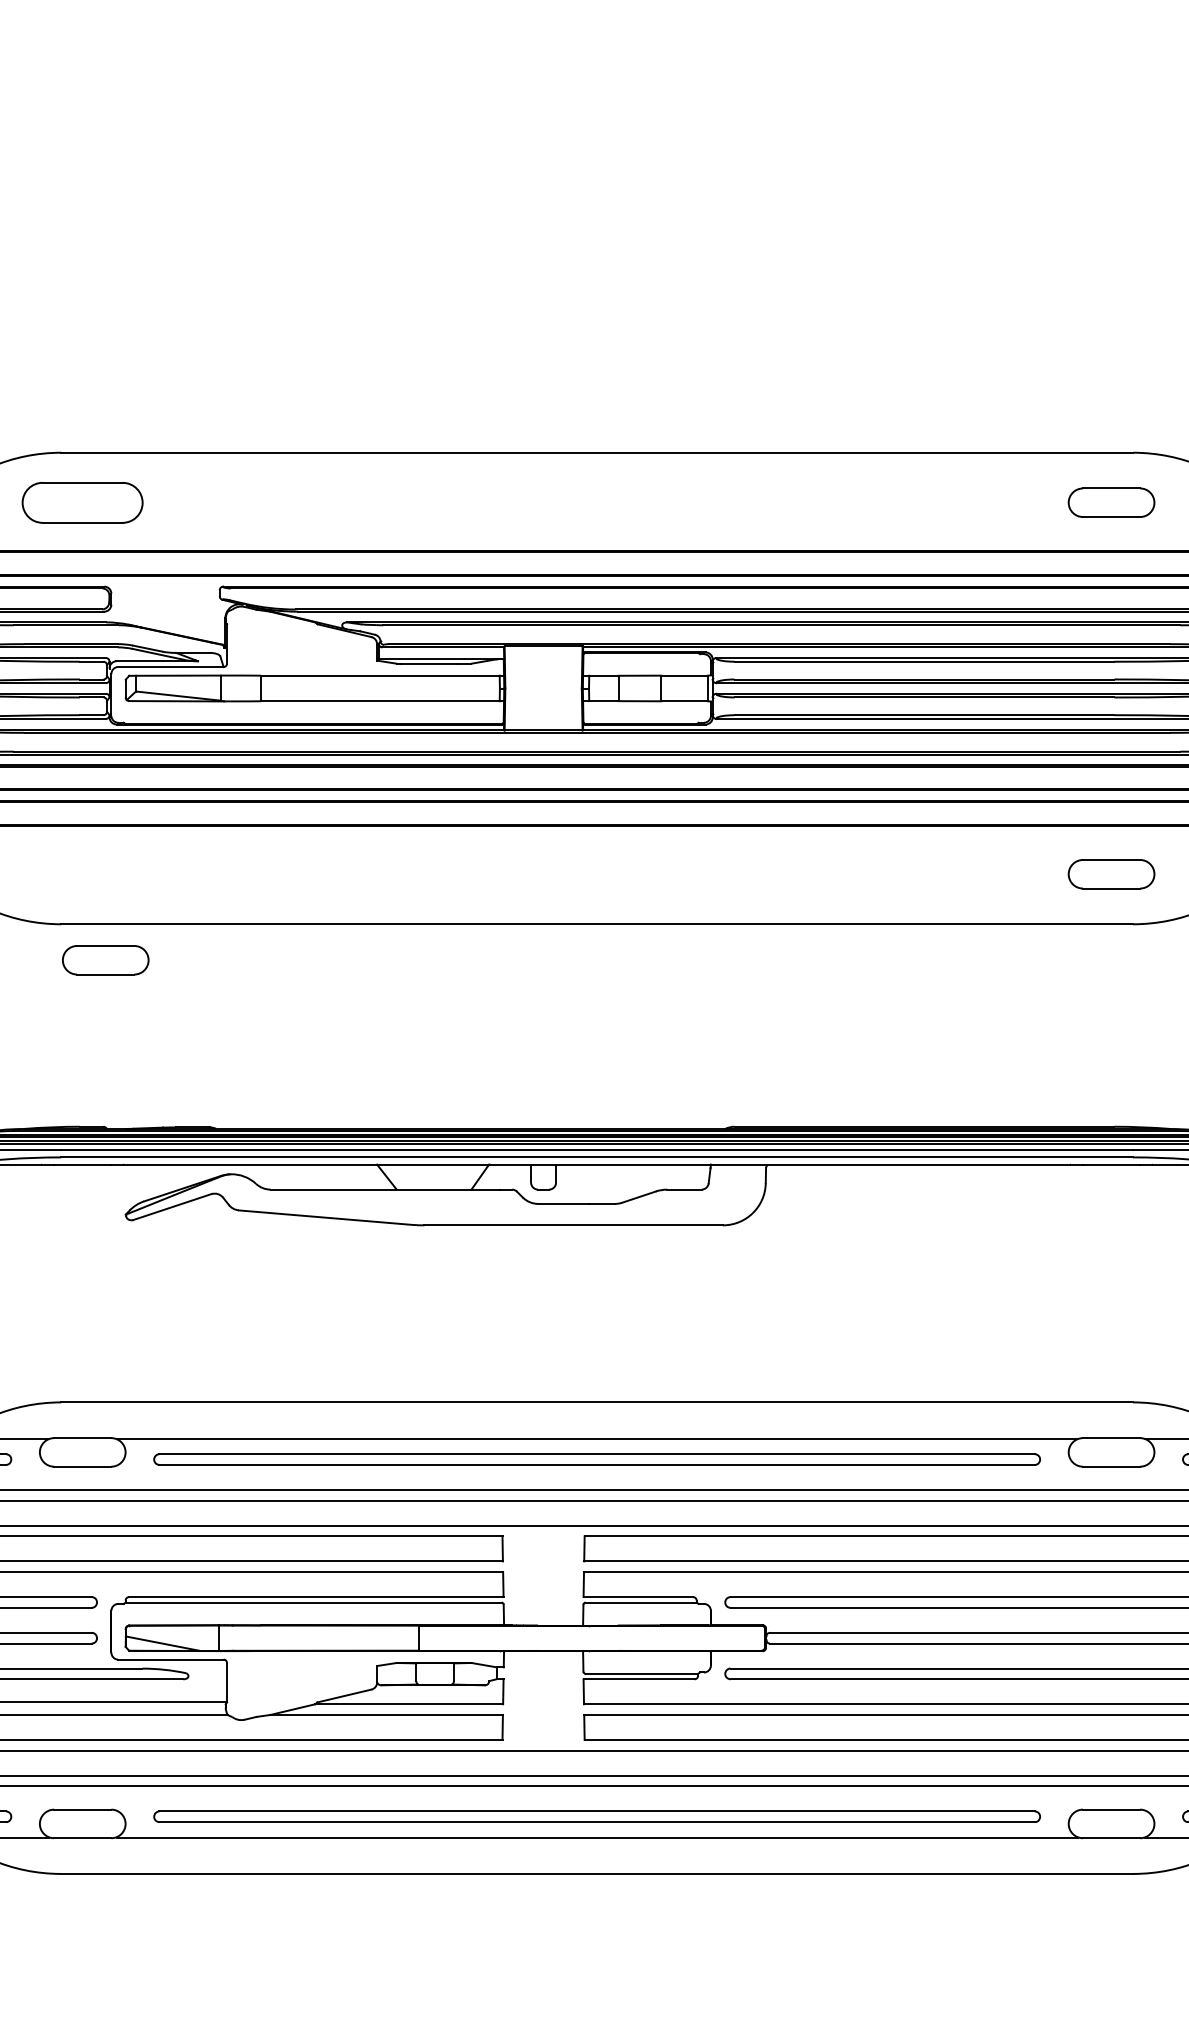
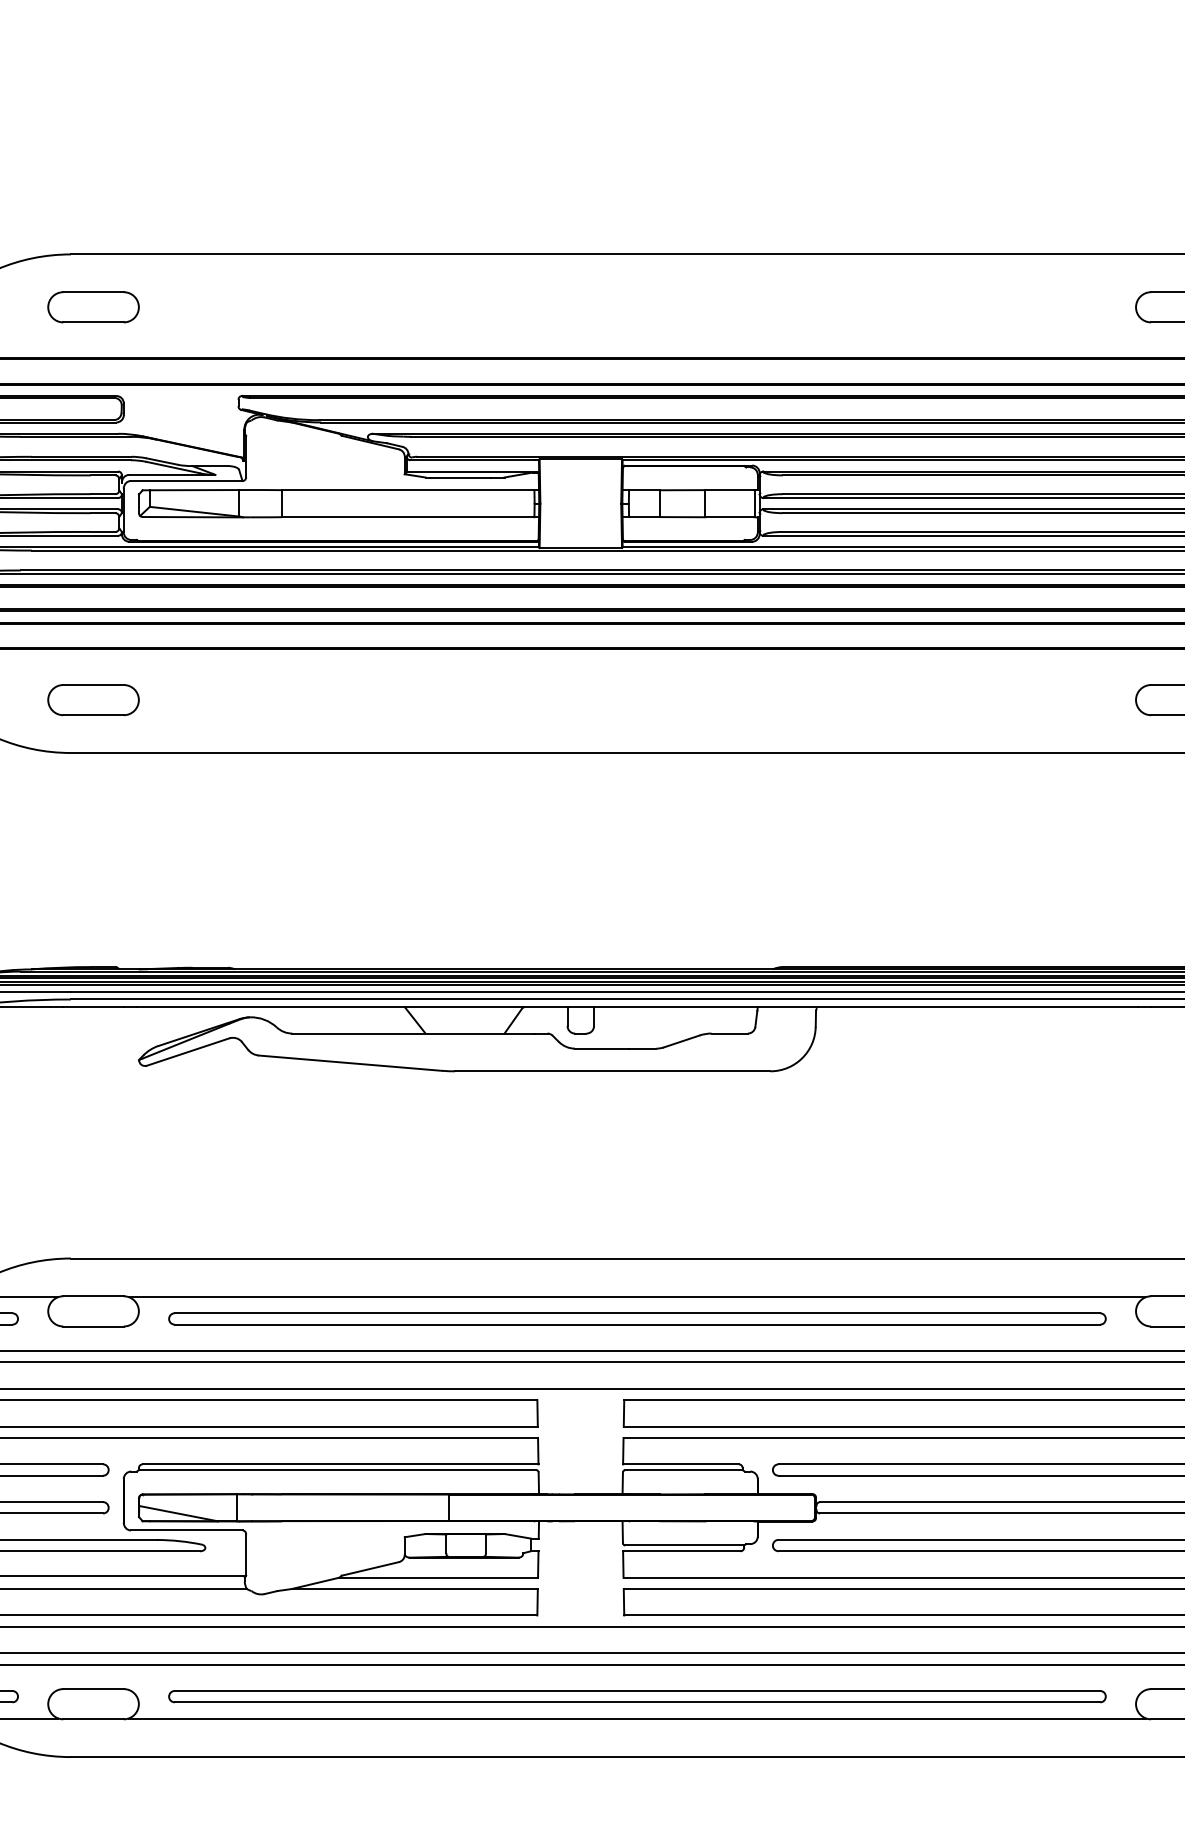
part: (82, 502) -> (93, 307), size x0.71
part: (105, 960) -> (93, 700), moved

